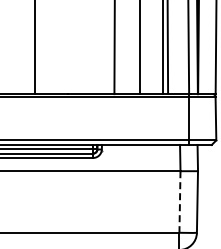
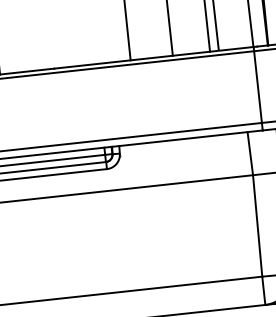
line: (179, 202) -> (256, 226), dashed -> solid

